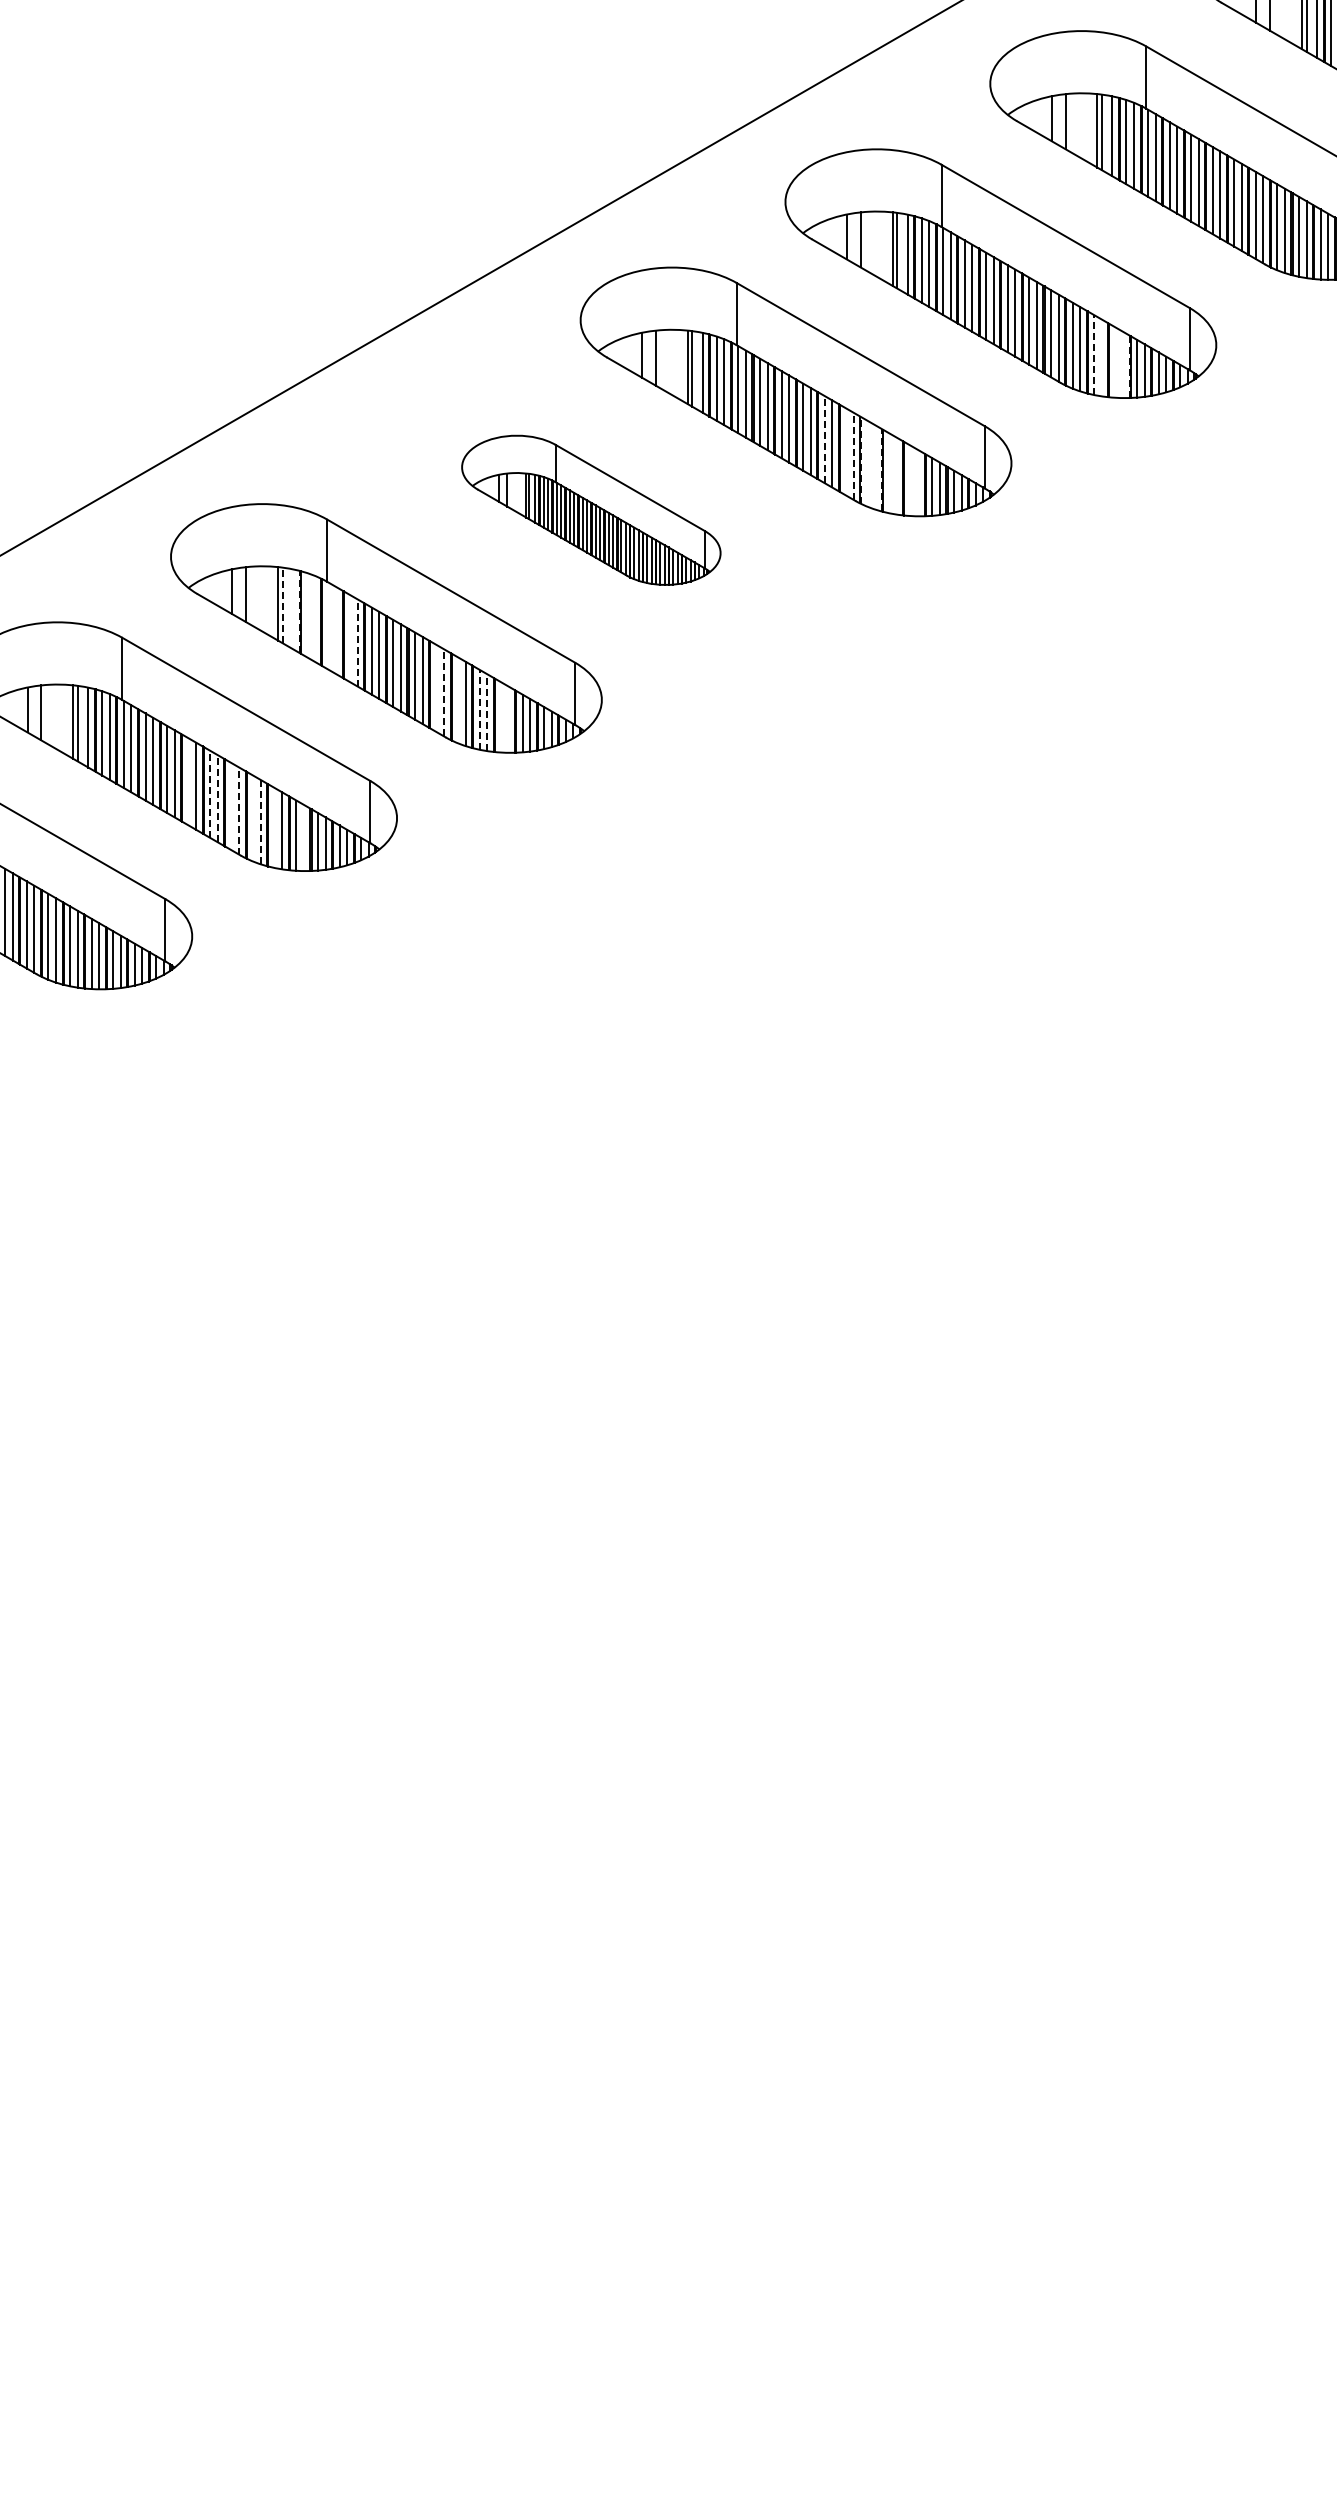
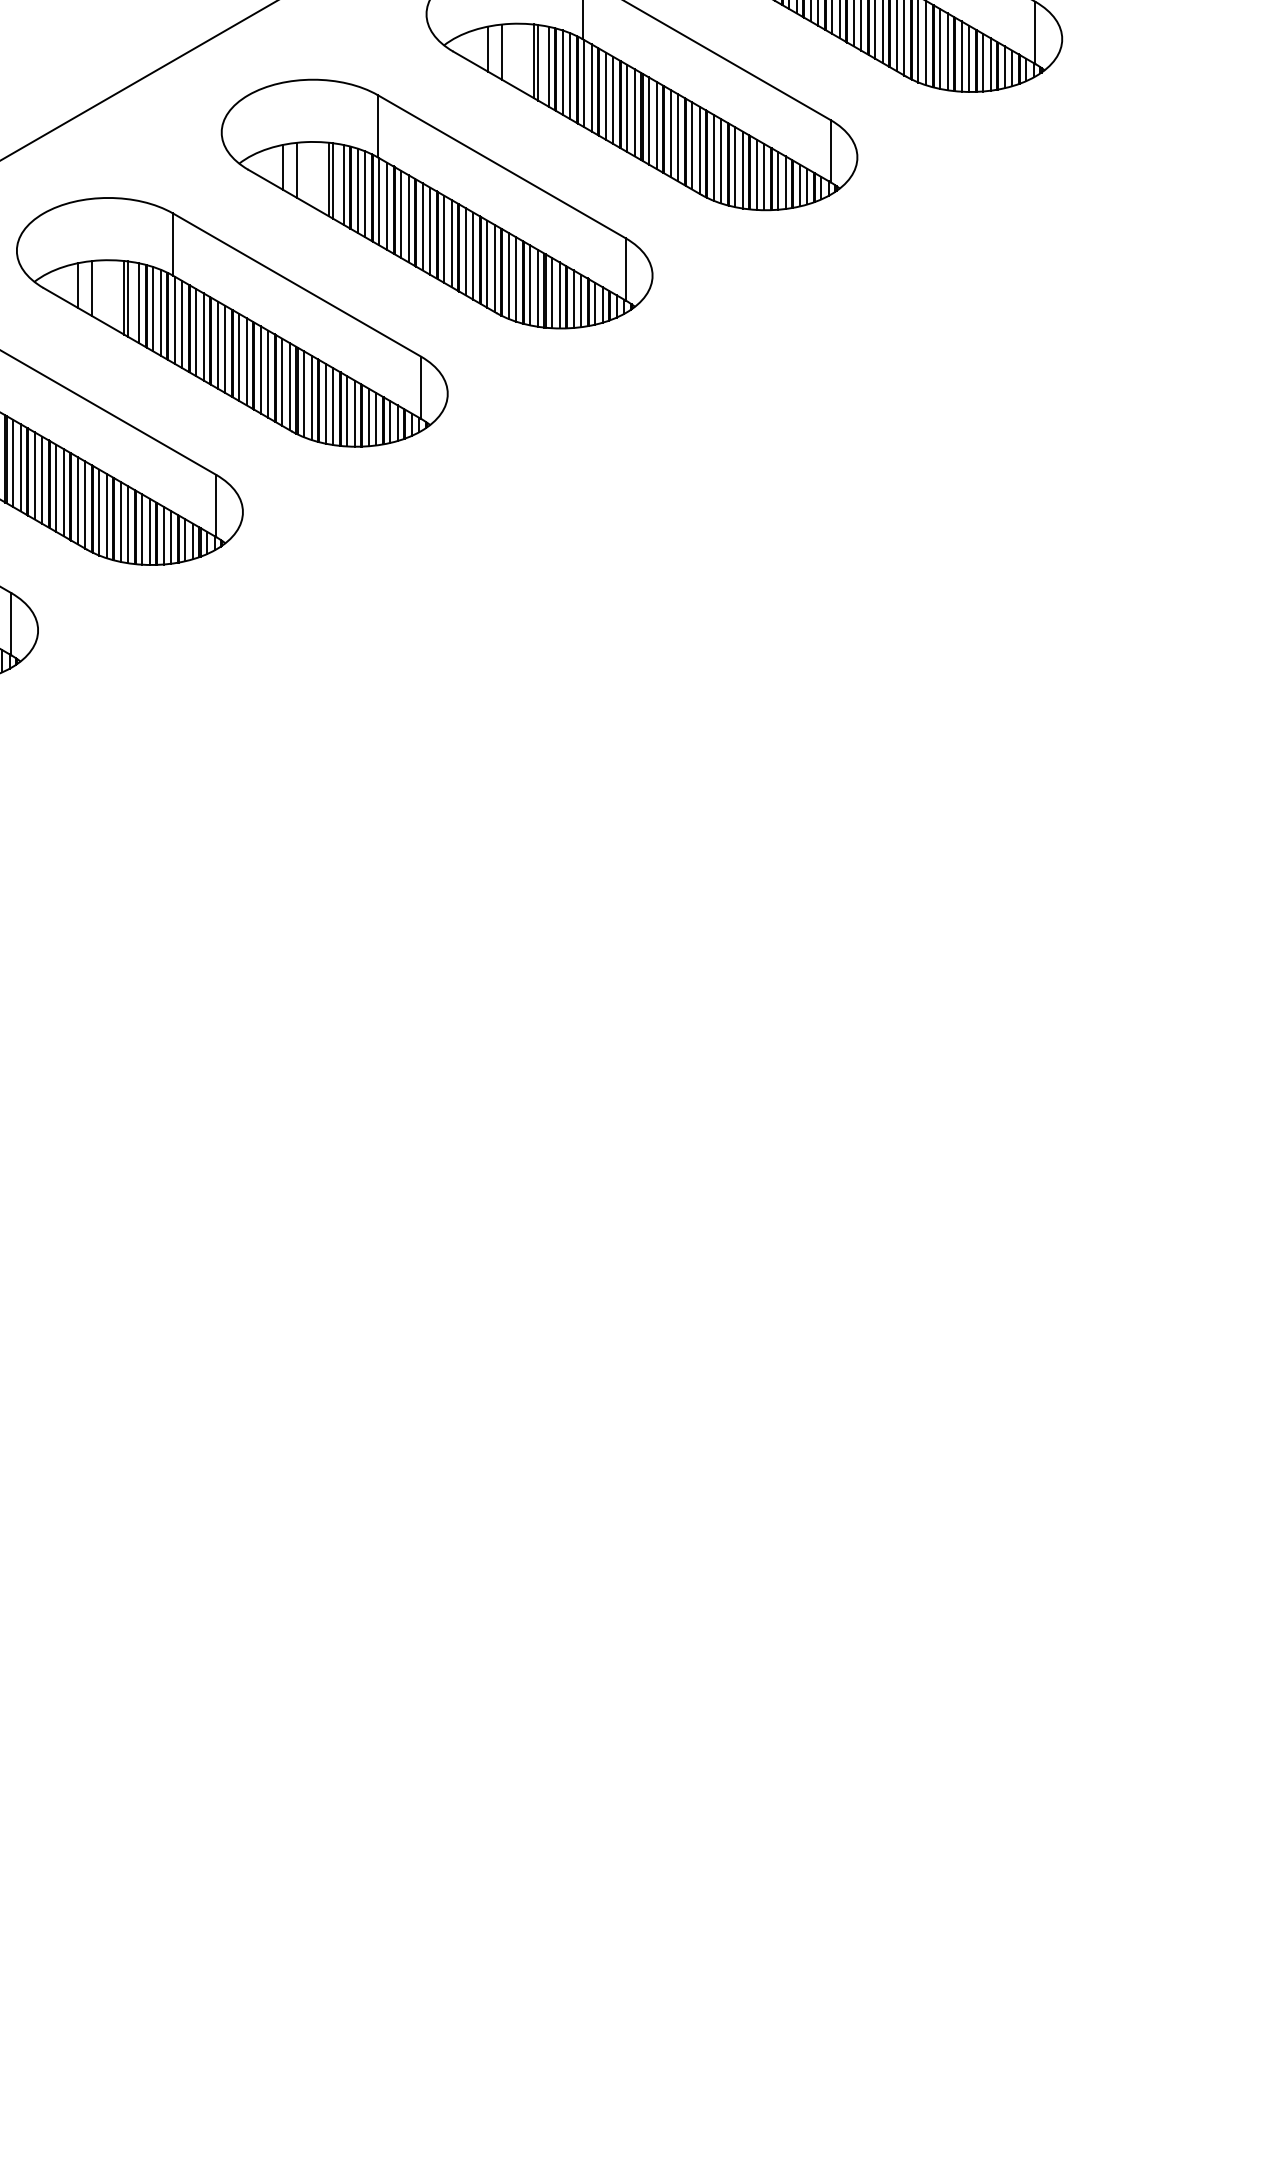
line: (1094, 355) -> (940, 49), dashed -> solid
line: (1101, 357) -> (947, 51), added
line: (1115, 362) -> (961, 56), added
line: (1123, 364) -> (969, 58), added
line: (1129, 366) -> (975, 60), dashed -> solid
line: (824, 439) -> (670, 133), dashed -> solid
line: (846, 451) -> (692, 145), added
line: (853, 456) -> (699, 150), dashed -> solid
line: (861, 460) -> (707, 154), dashed -> solid
line: (867, 463) -> (713, 157), added
line: (875, 467) -> (721, 161), added
line: (881, 469) -> (727, 163), dashed -> solid
line: (889, 473) -> (735, 167), added
line: (896, 475) -> (742, 169), added
line: (910, 480) -> (756, 174), added
line: (918, 483) -> (764, 177), added
part: (591, 510) -> (437, 204), size x1.67
line: (282, 605) -> (128, 299), dashed -> solid
line: (293, 609) -> (139, 303), added
line: (299, 611) -> (145, 305), dashed -> solid
line: (307, 615) -> (153, 309), added
line: (314, 618) -> (160, 312), added
line: (328, 625) -> (174, 319), added
line: (336, 630) -> (182, 324), added
line: (350, 638) -> (196, 332), added
line: (357, 643) -> (203, 337), dashed -> solid
line: (436, 688) -> (282, 382), added
line: (444, 692) -> (290, 386), dashed -> solid
line: (458, 700) -> (304, 394), added
line: (479, 709) -> (325, 403), dashed -> solid
line: (487, 712) -> (333, 406), dashed -> solid
line: (501, 717) -> (347, 411), added
line: (508, 719) -> (354, 413), added
line: (188, 781) -> (34, 475), added
line: (210, 794) -> (56, 488), dashed -> solid
line: (217, 798) -> (63, 492), dashed -> solid
line: (231, 806) -> (77, 500), added
line: (239, 811) -> (85, 505), dashed -> solid
line: (253, 818) -> (99, 512), added
line: (260, 821) -> (106, 515), dashed -> solid
line: (274, 828) -> (120, 522), added
line: (303, 837) -> (149, 531), added

